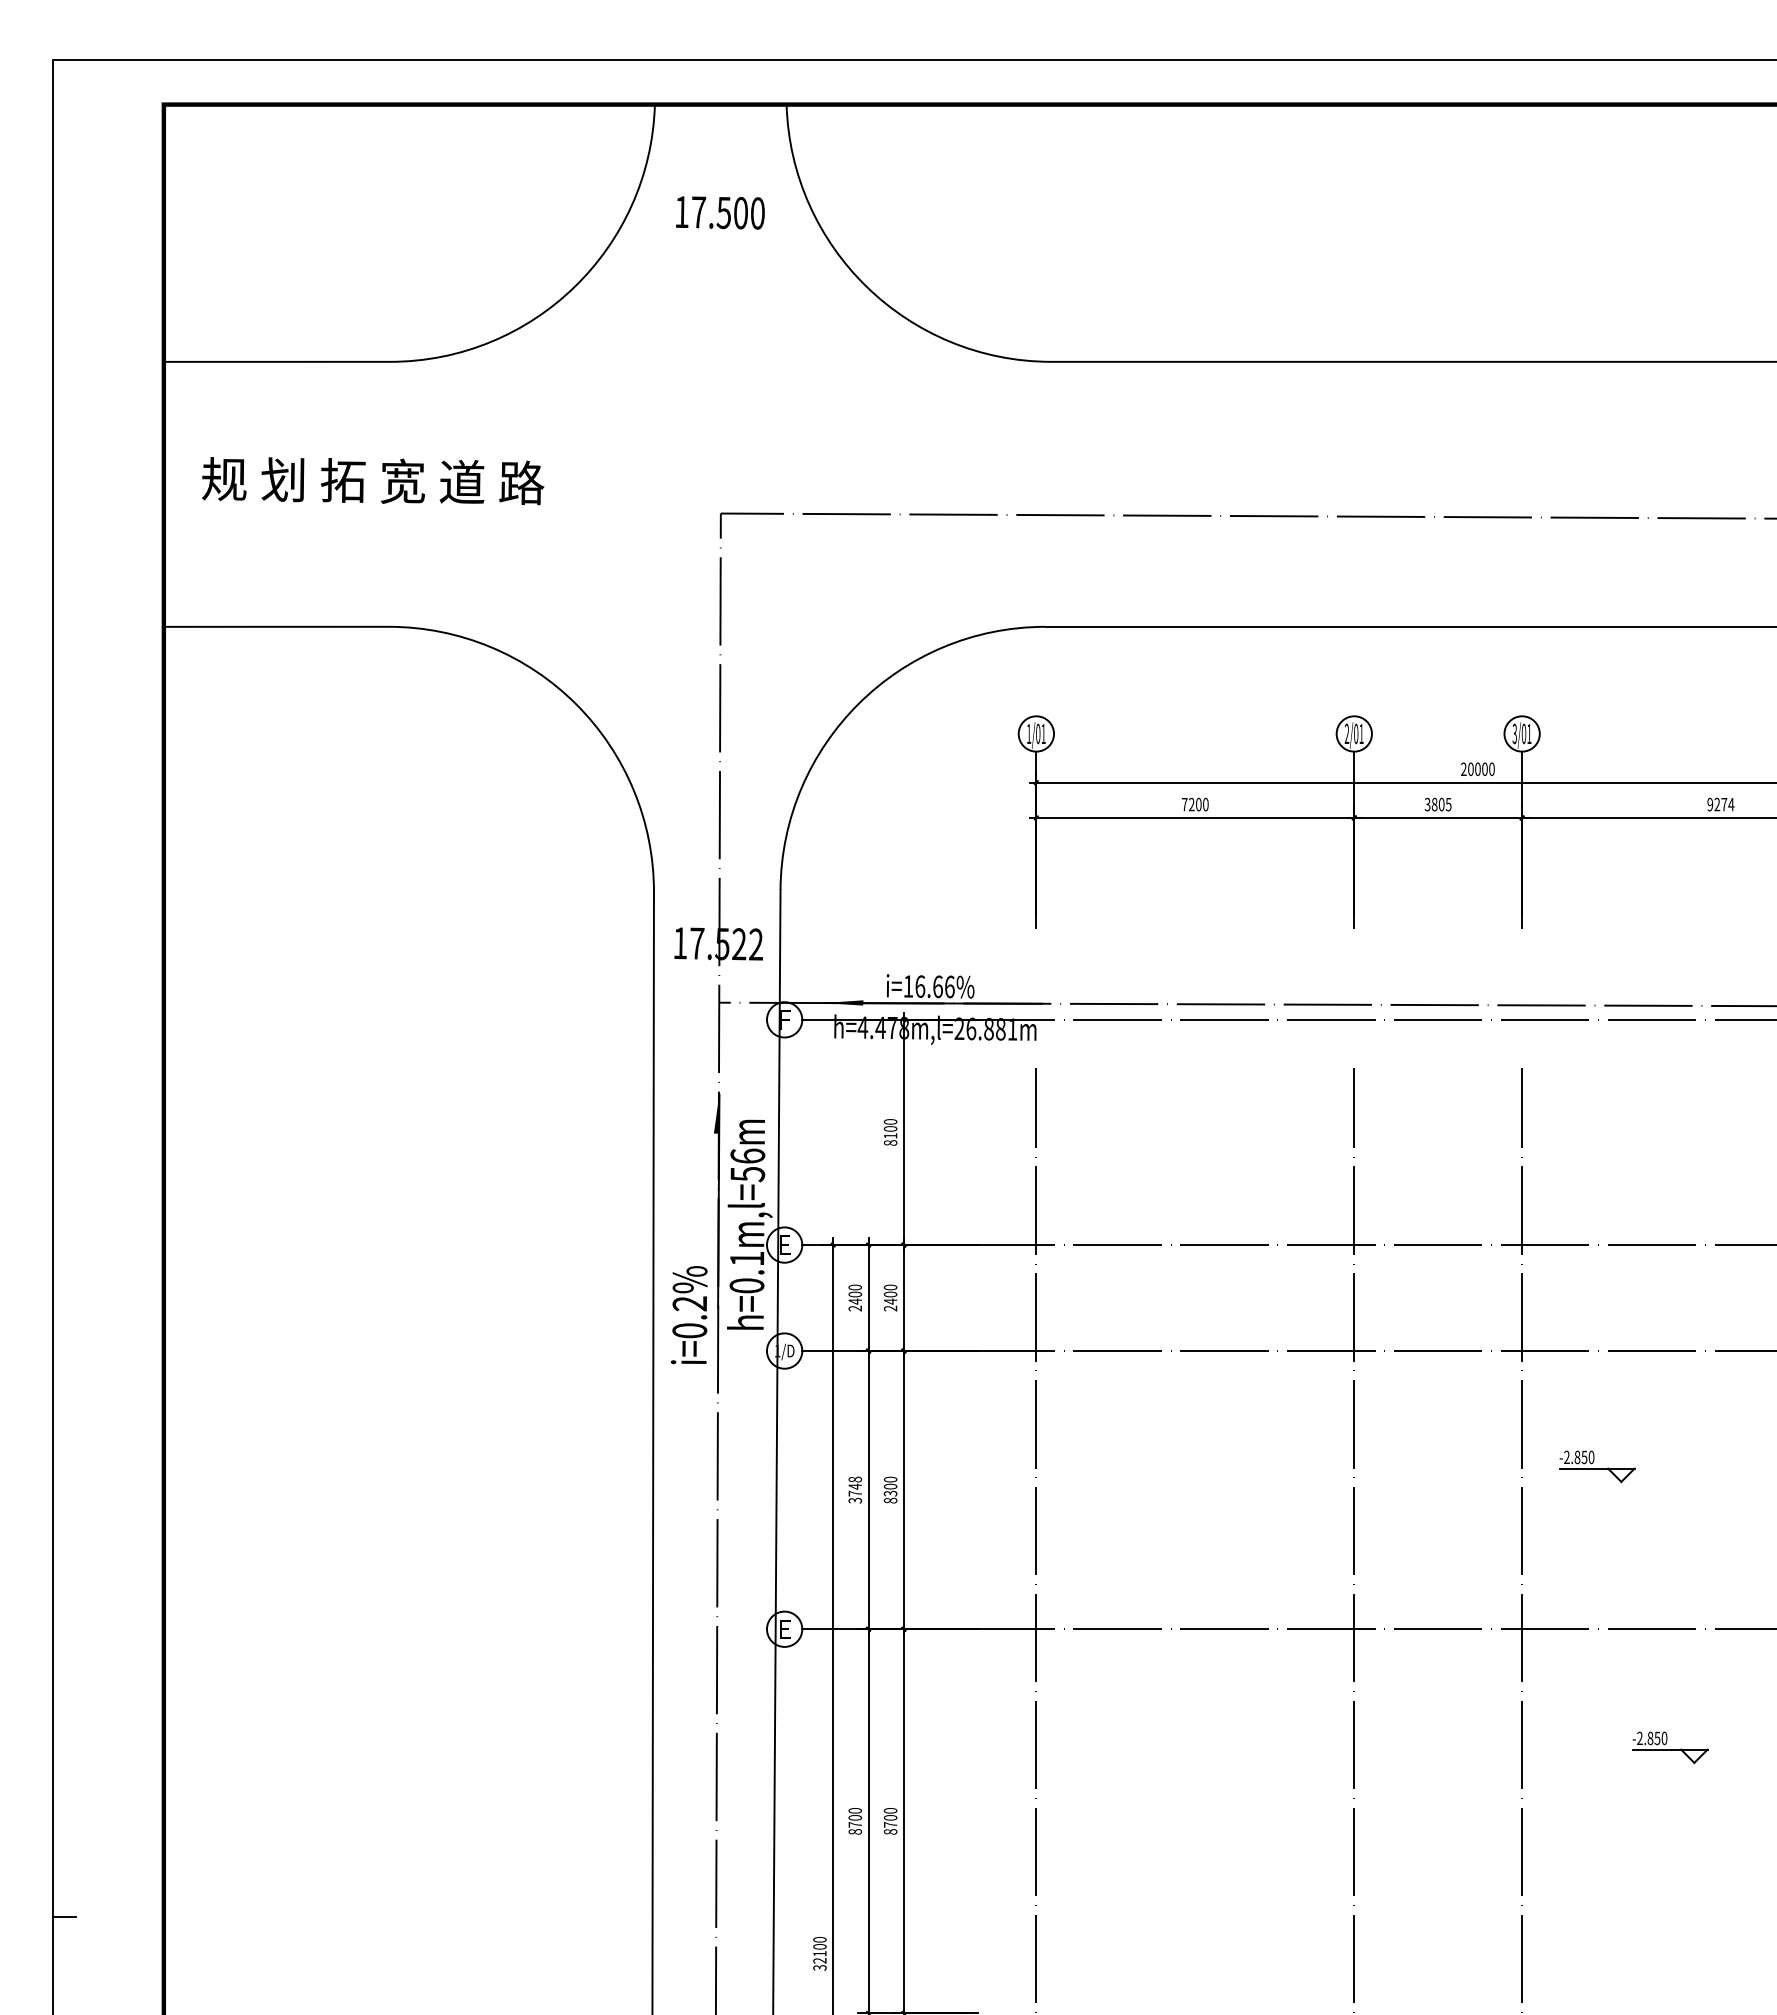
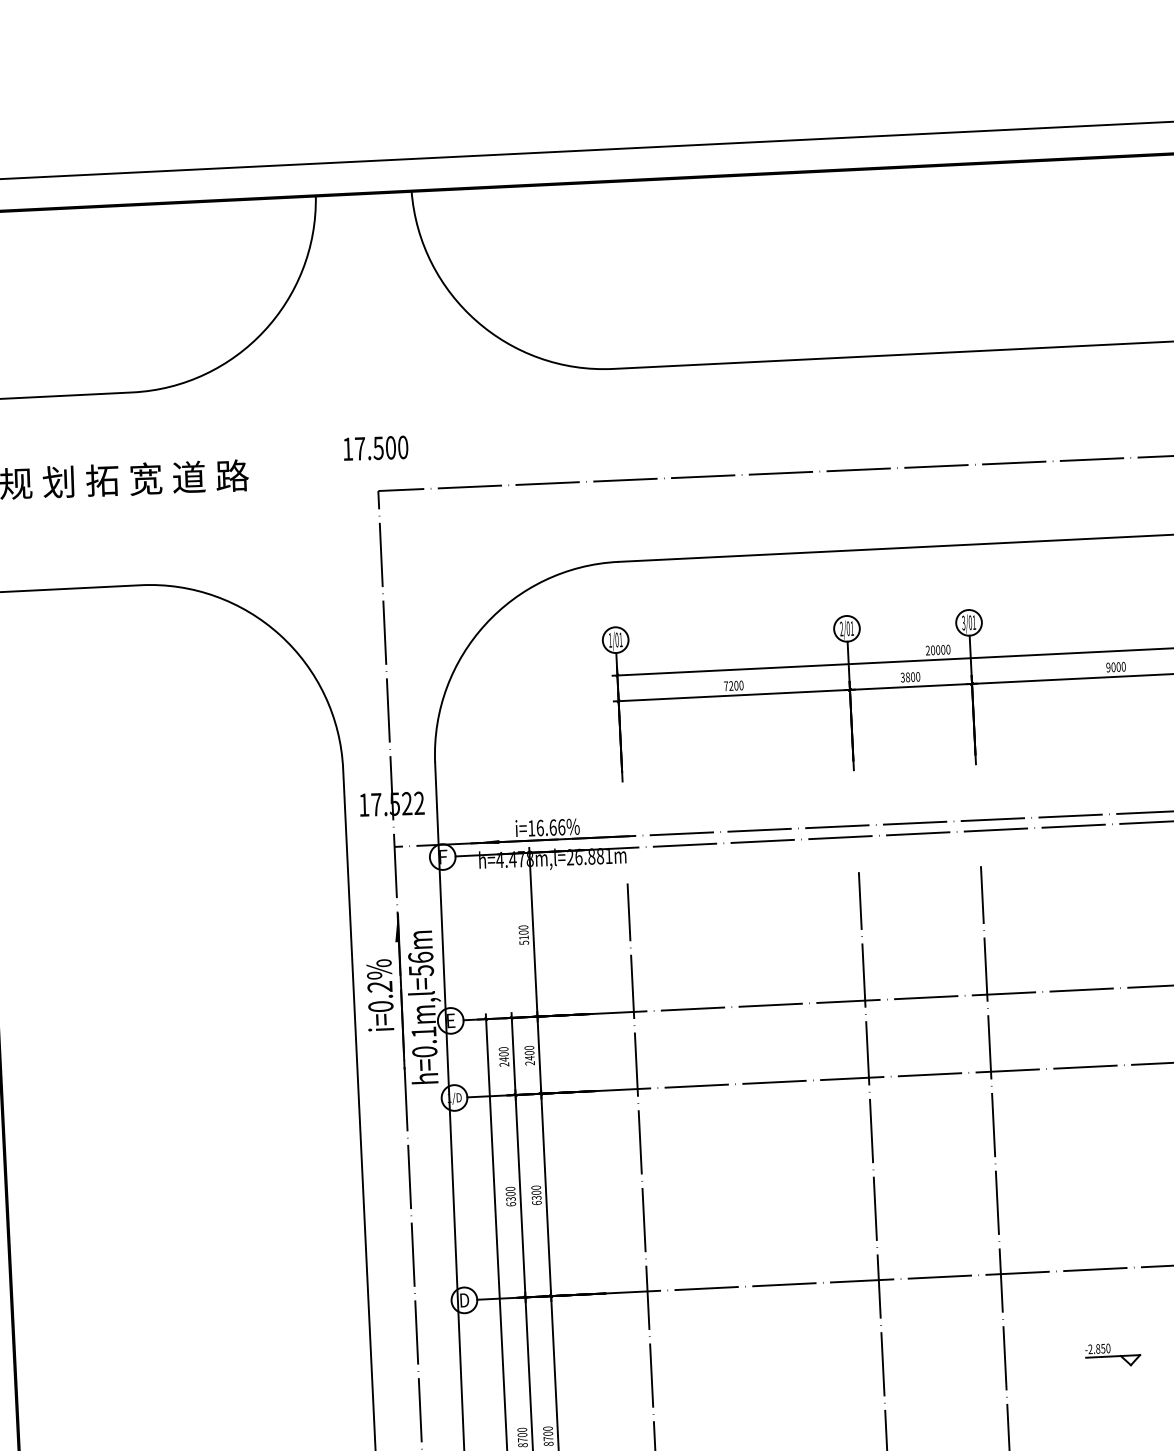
text: (720, 212) -> (375, 448), moved
text: (1448, 804) -> (918, 676), 3805 -> 3800
text: (1724, 804) -> (1118, 666), 9274 -> 9000
text: (890, 1142) -> (524, 942), 8100 -> 5100
text: (688, 1315) -> (379, 995), moved
part: (1597, 1466) -> (1049, 1153), removed
text: (855, 1489) -> (511, 1196), 3748 -> 6300
text: (890, 1500) -> (536, 1202), 8300 -> 6300
text: (784, 1628) -> (464, 1299), E -> D

